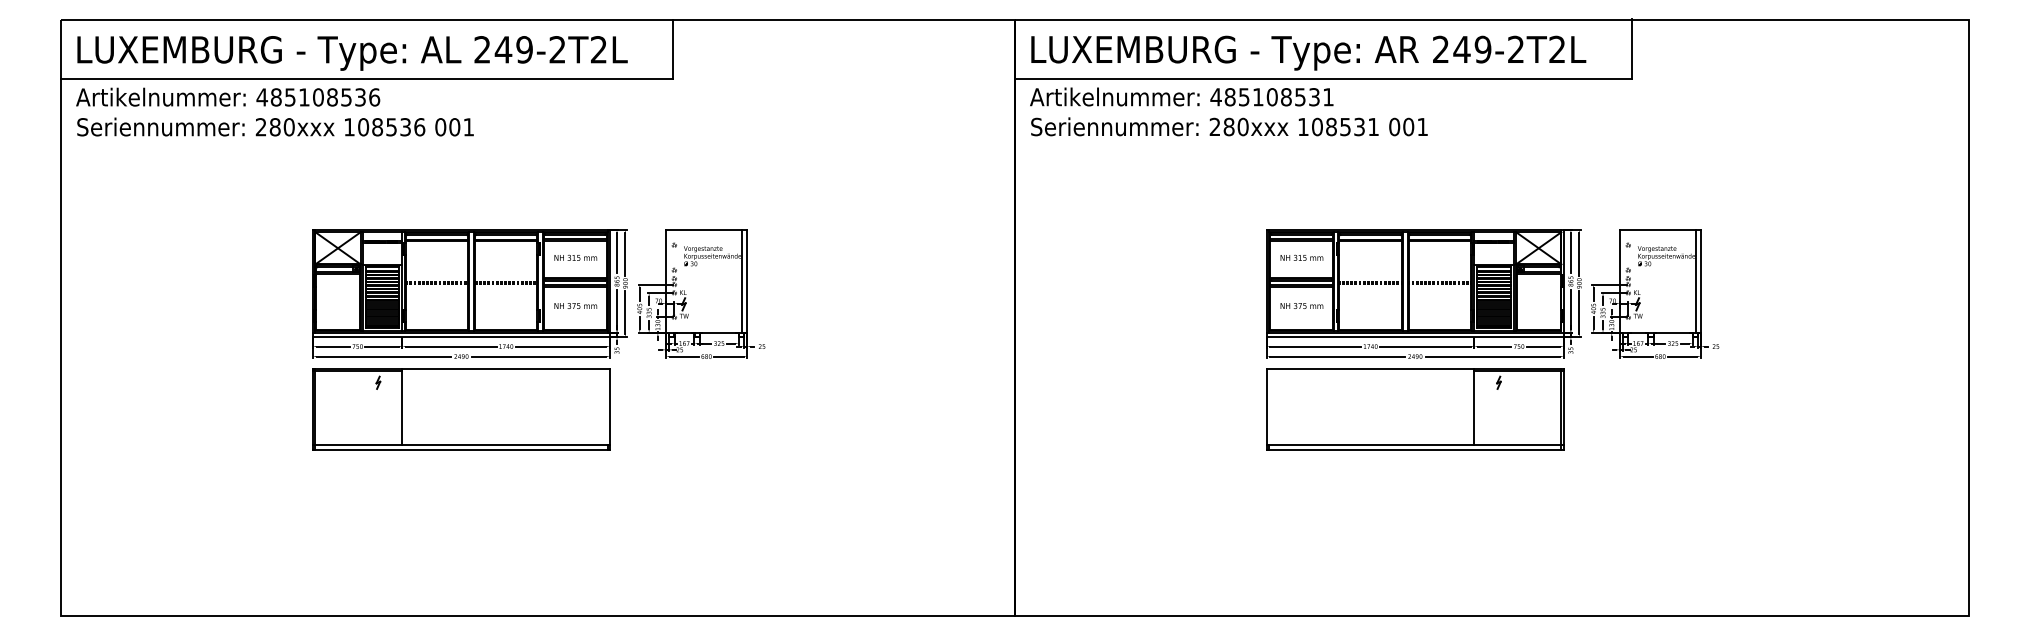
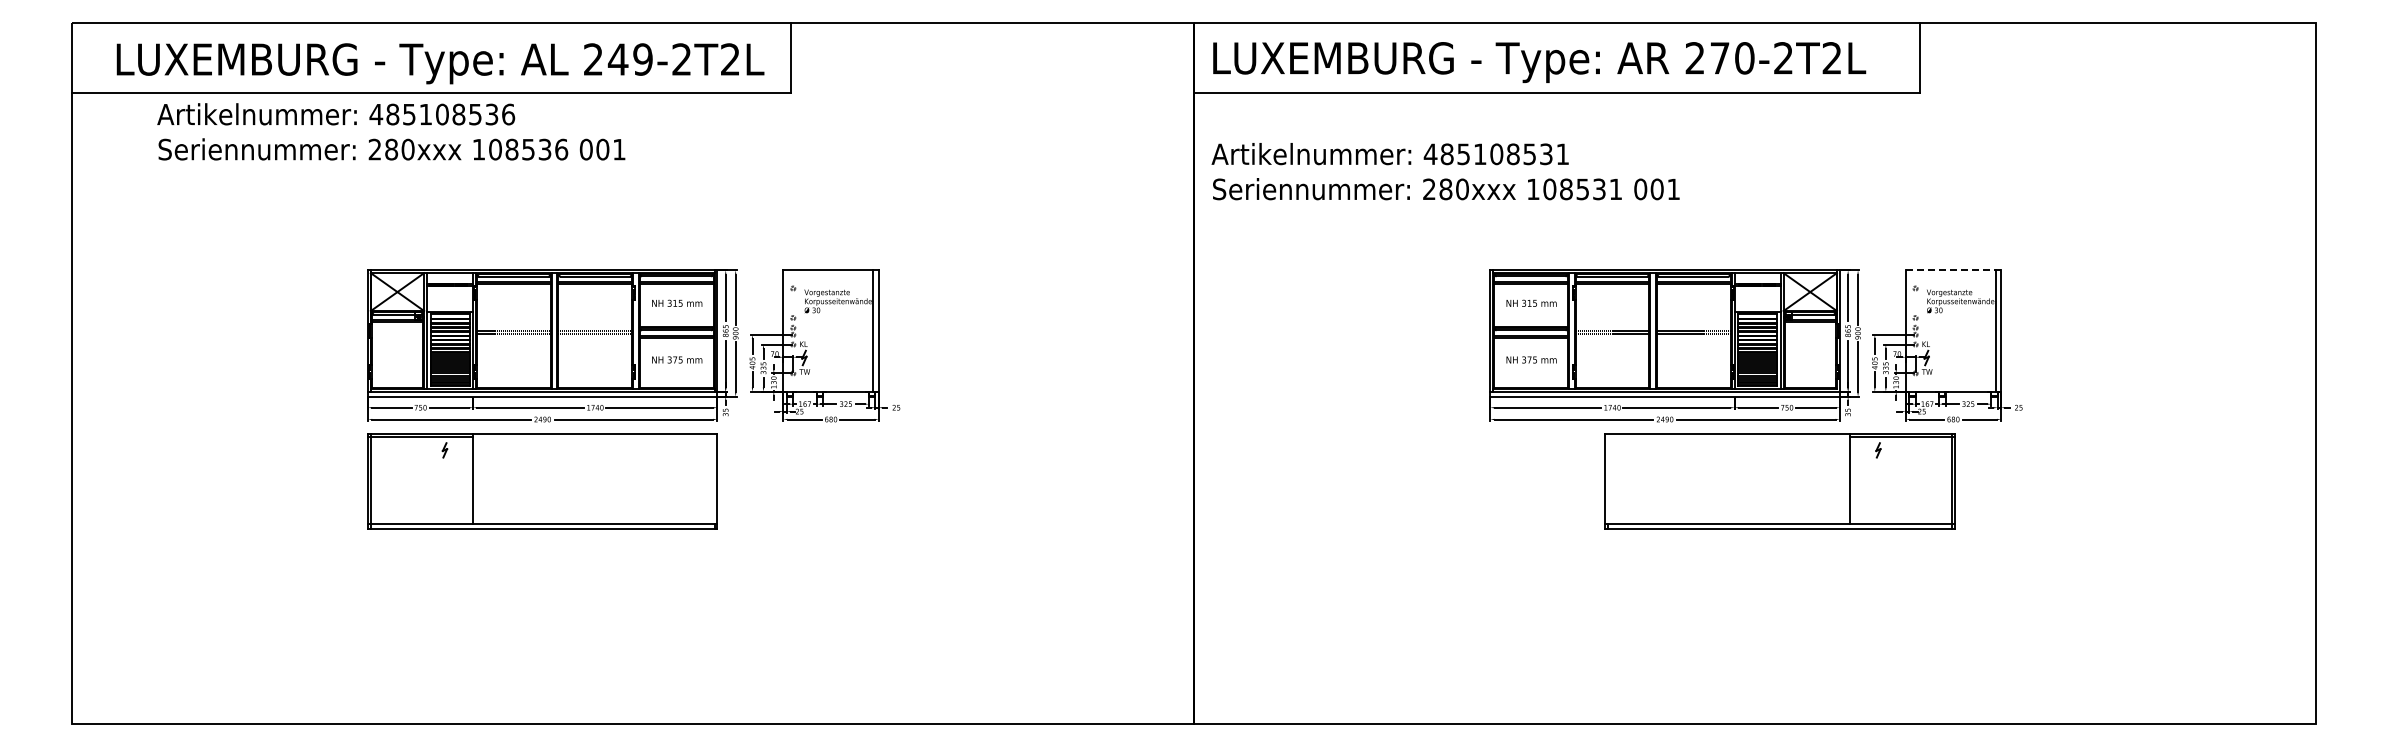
text: (1471, 49) -> (1731, 58), 249-2T2L -> 270-2T2L
text: (352, 53) -> (440, 63), moved
text: (275, 111) -> (391, 131), moved
text: (1228, 111) -> (1445, 171), moved
line: (1660, 229) -> (1953, 270), solid -> dashed
part: (1414, 409) -> (1779, 481), moved

